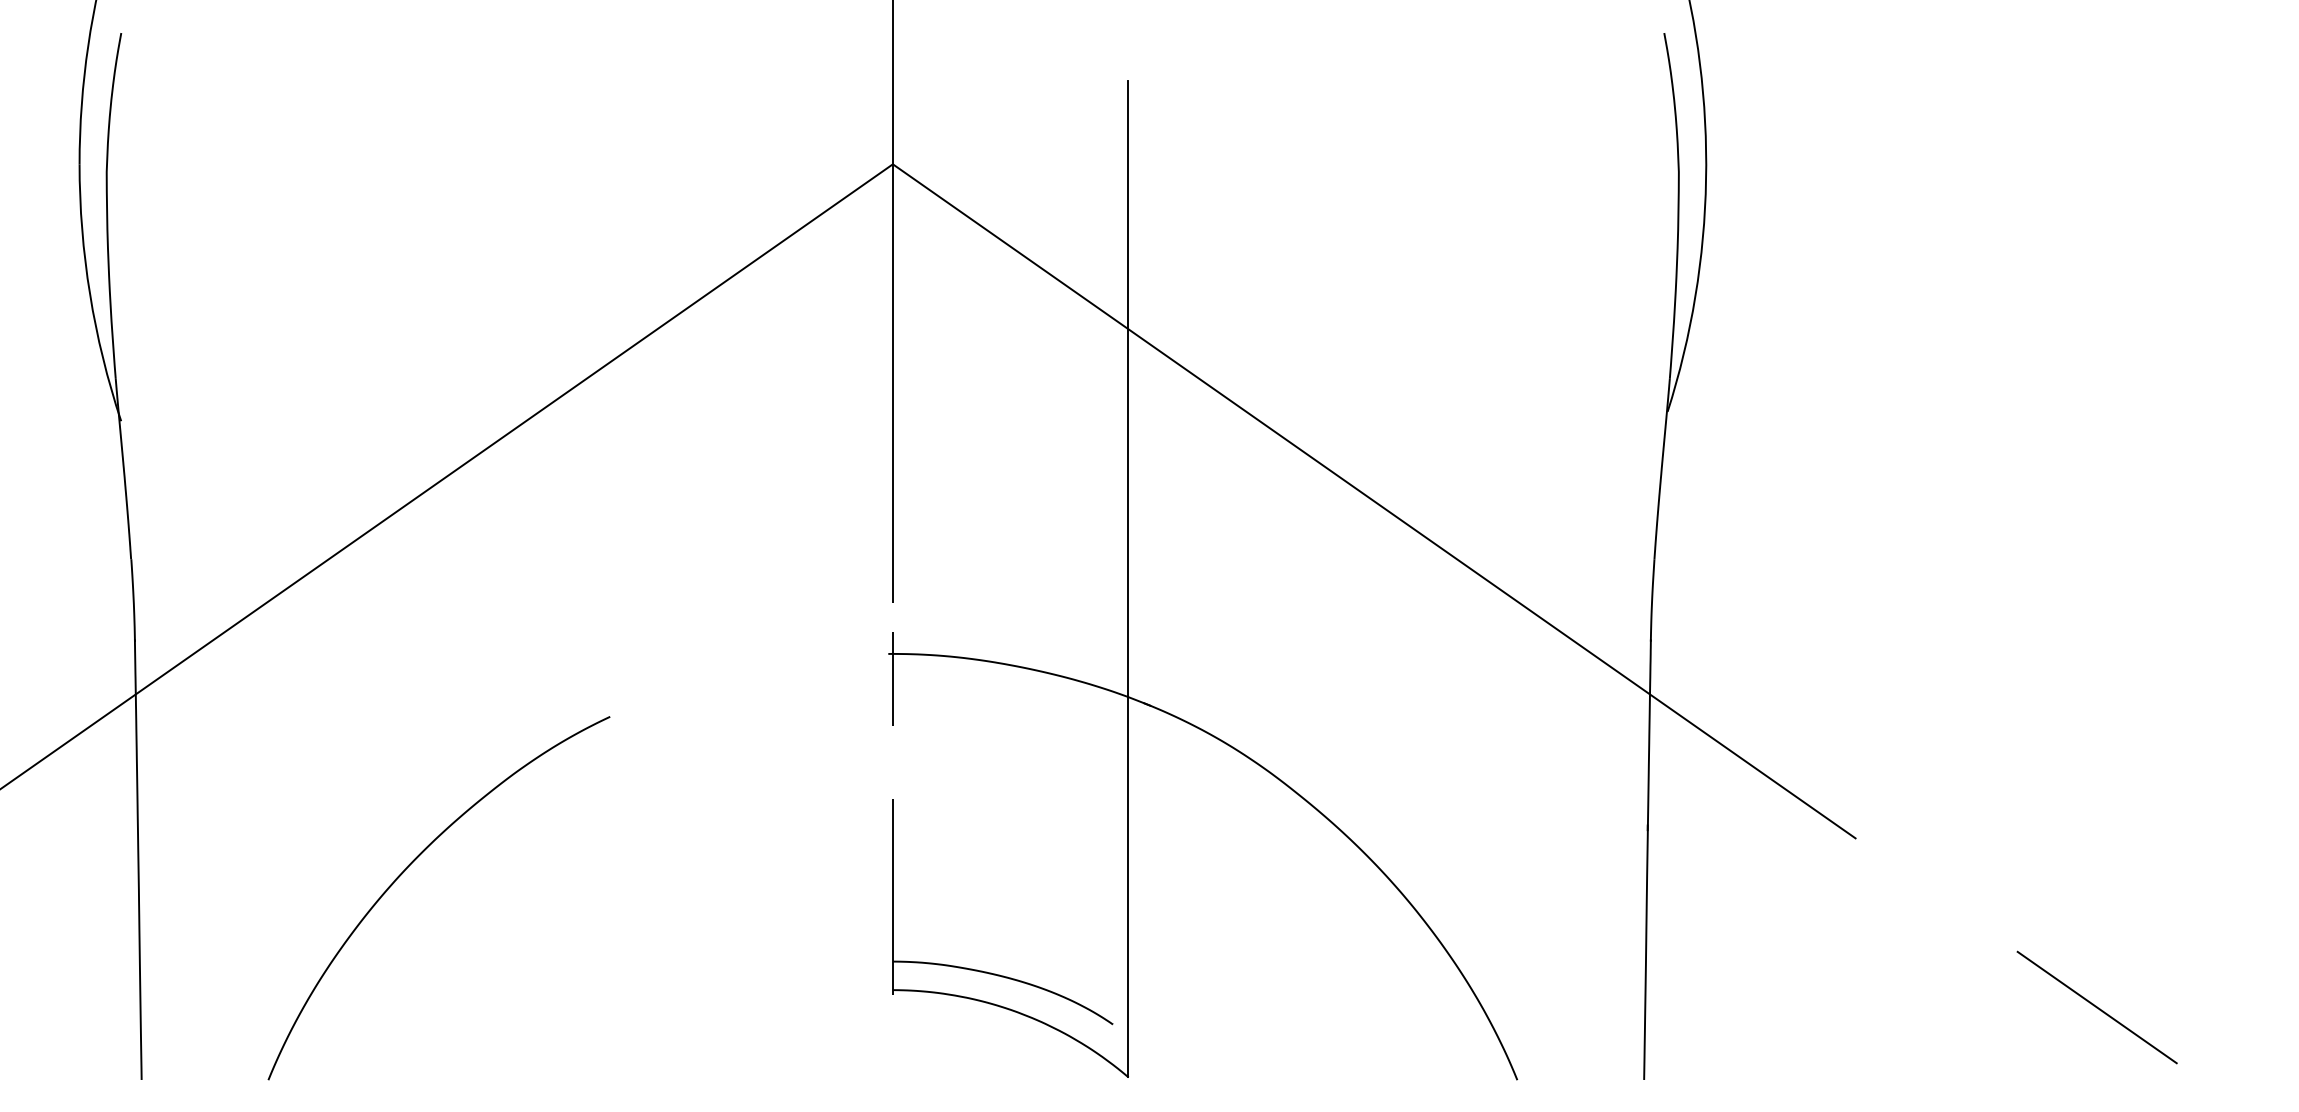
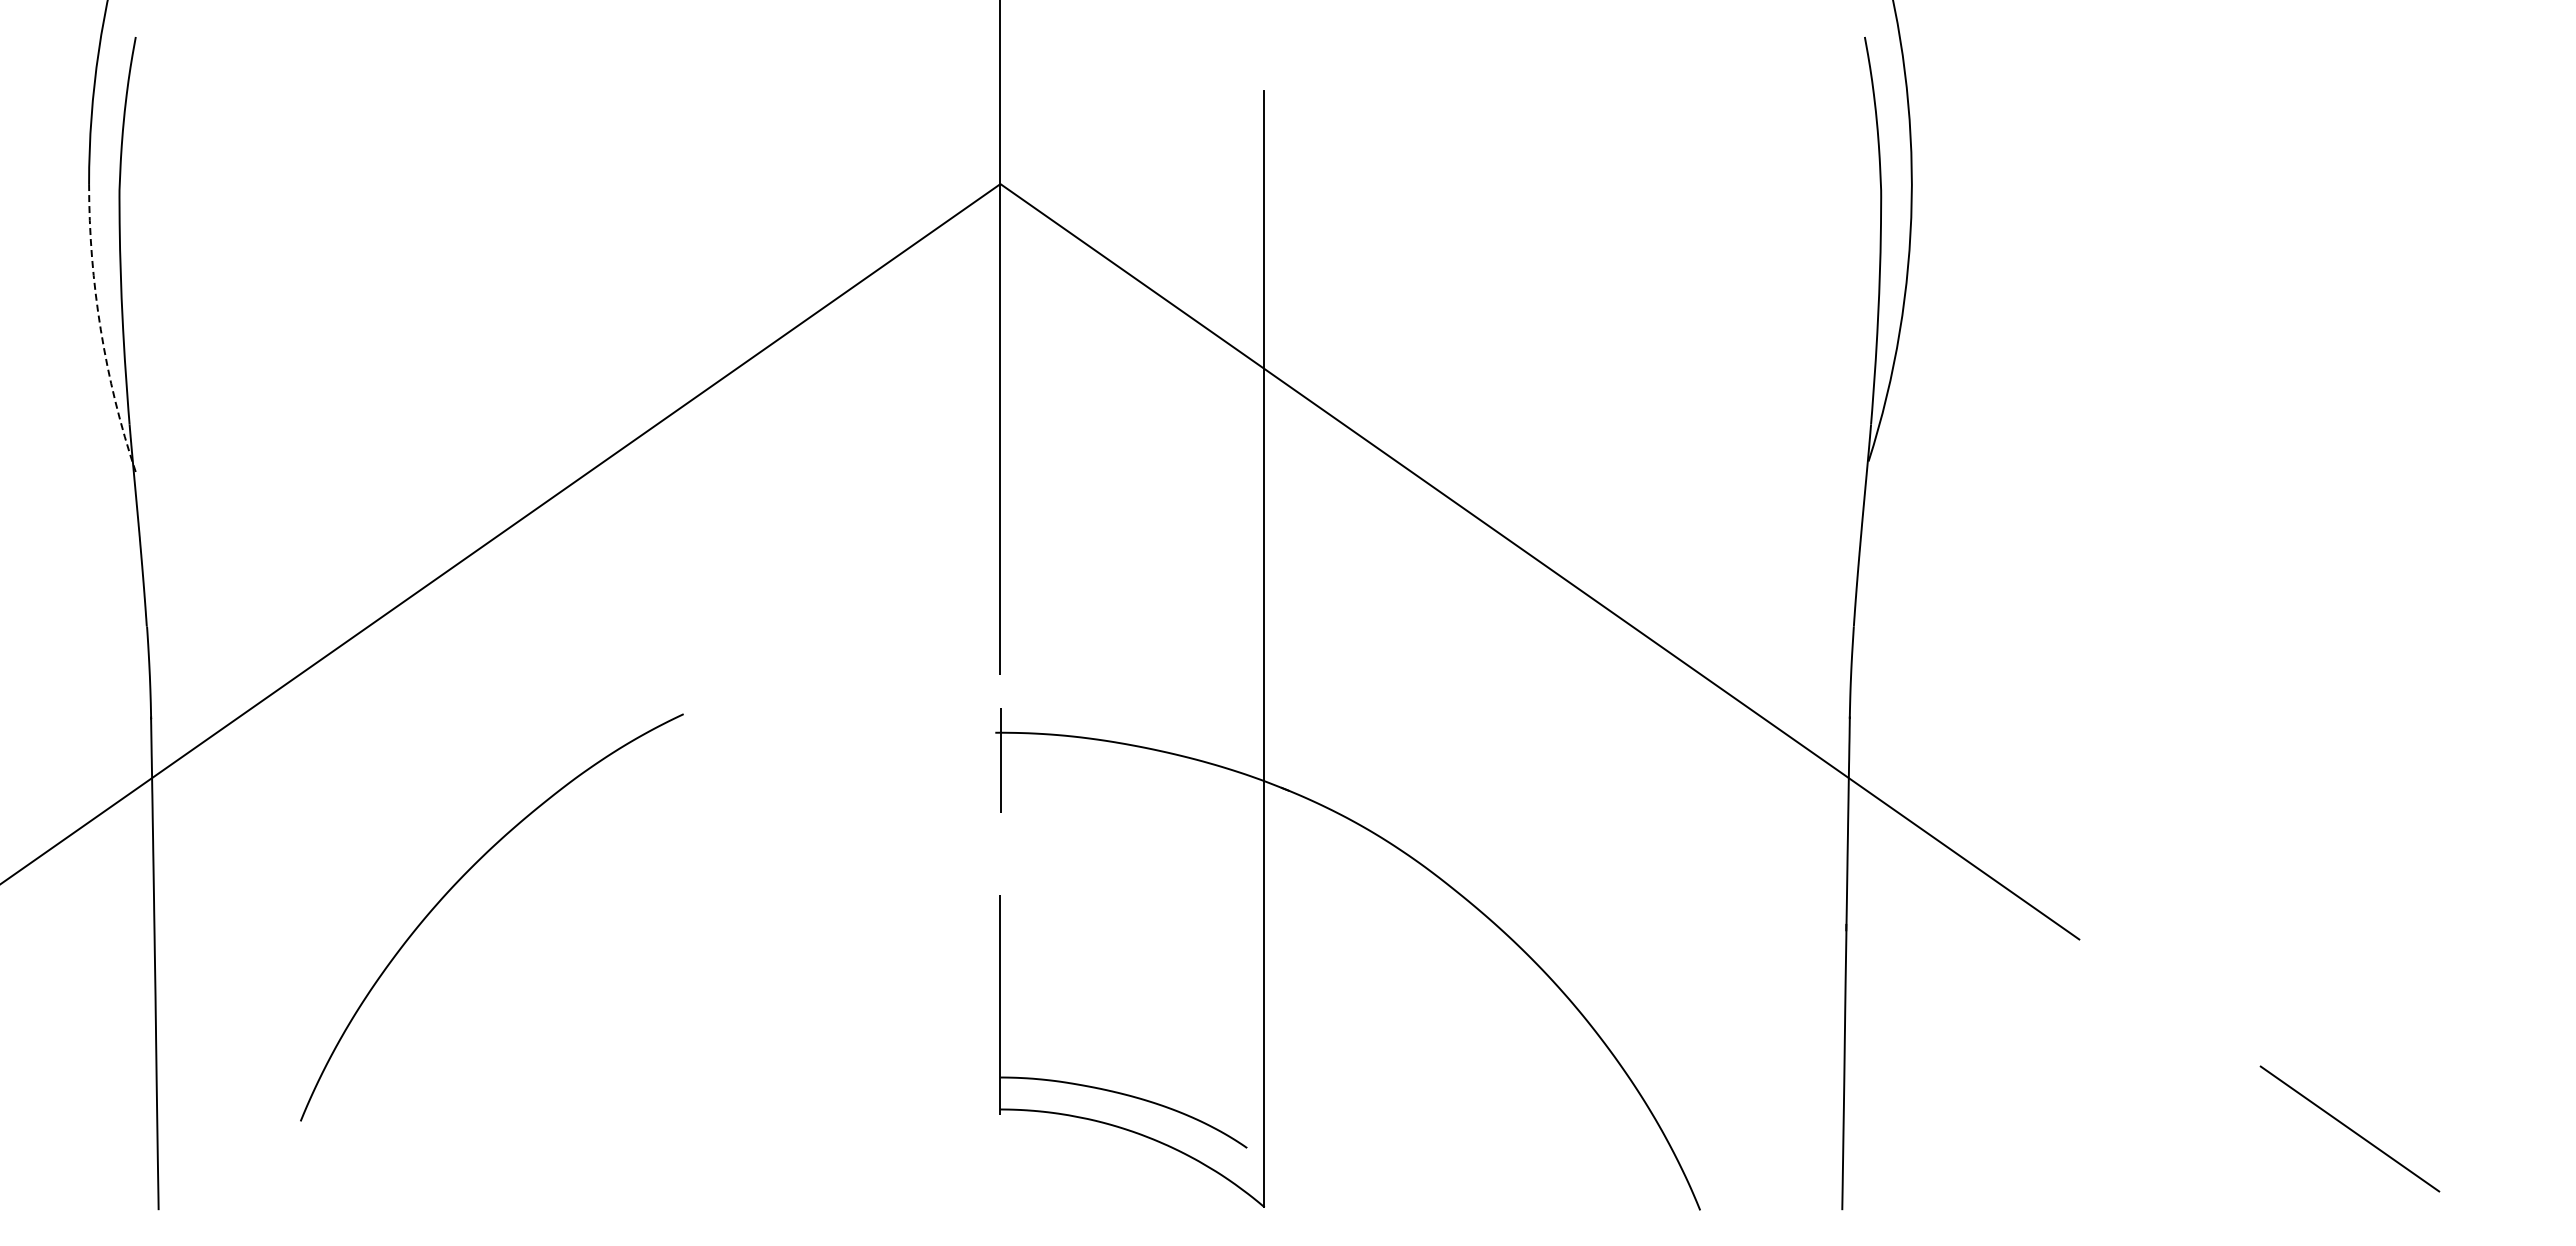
arc: (89, 294) -> (100, 329), solid -> dashed
curve: (408, 867) -> (457, 883), moved

